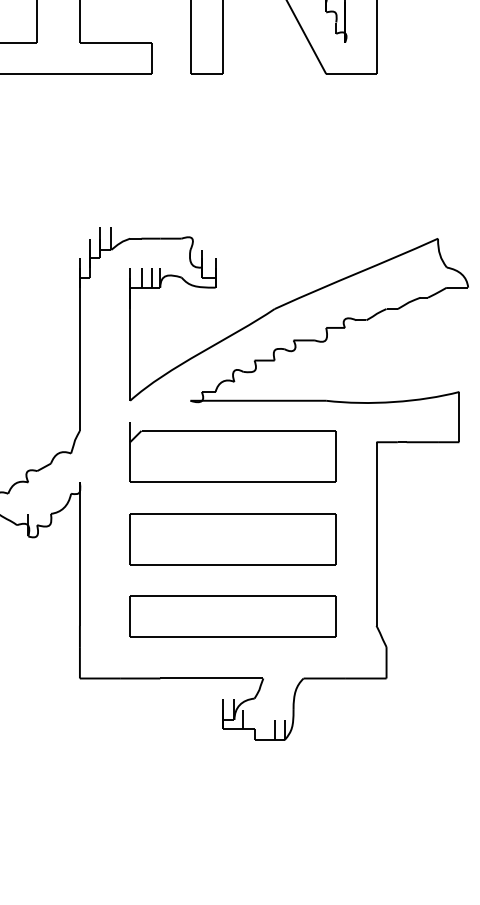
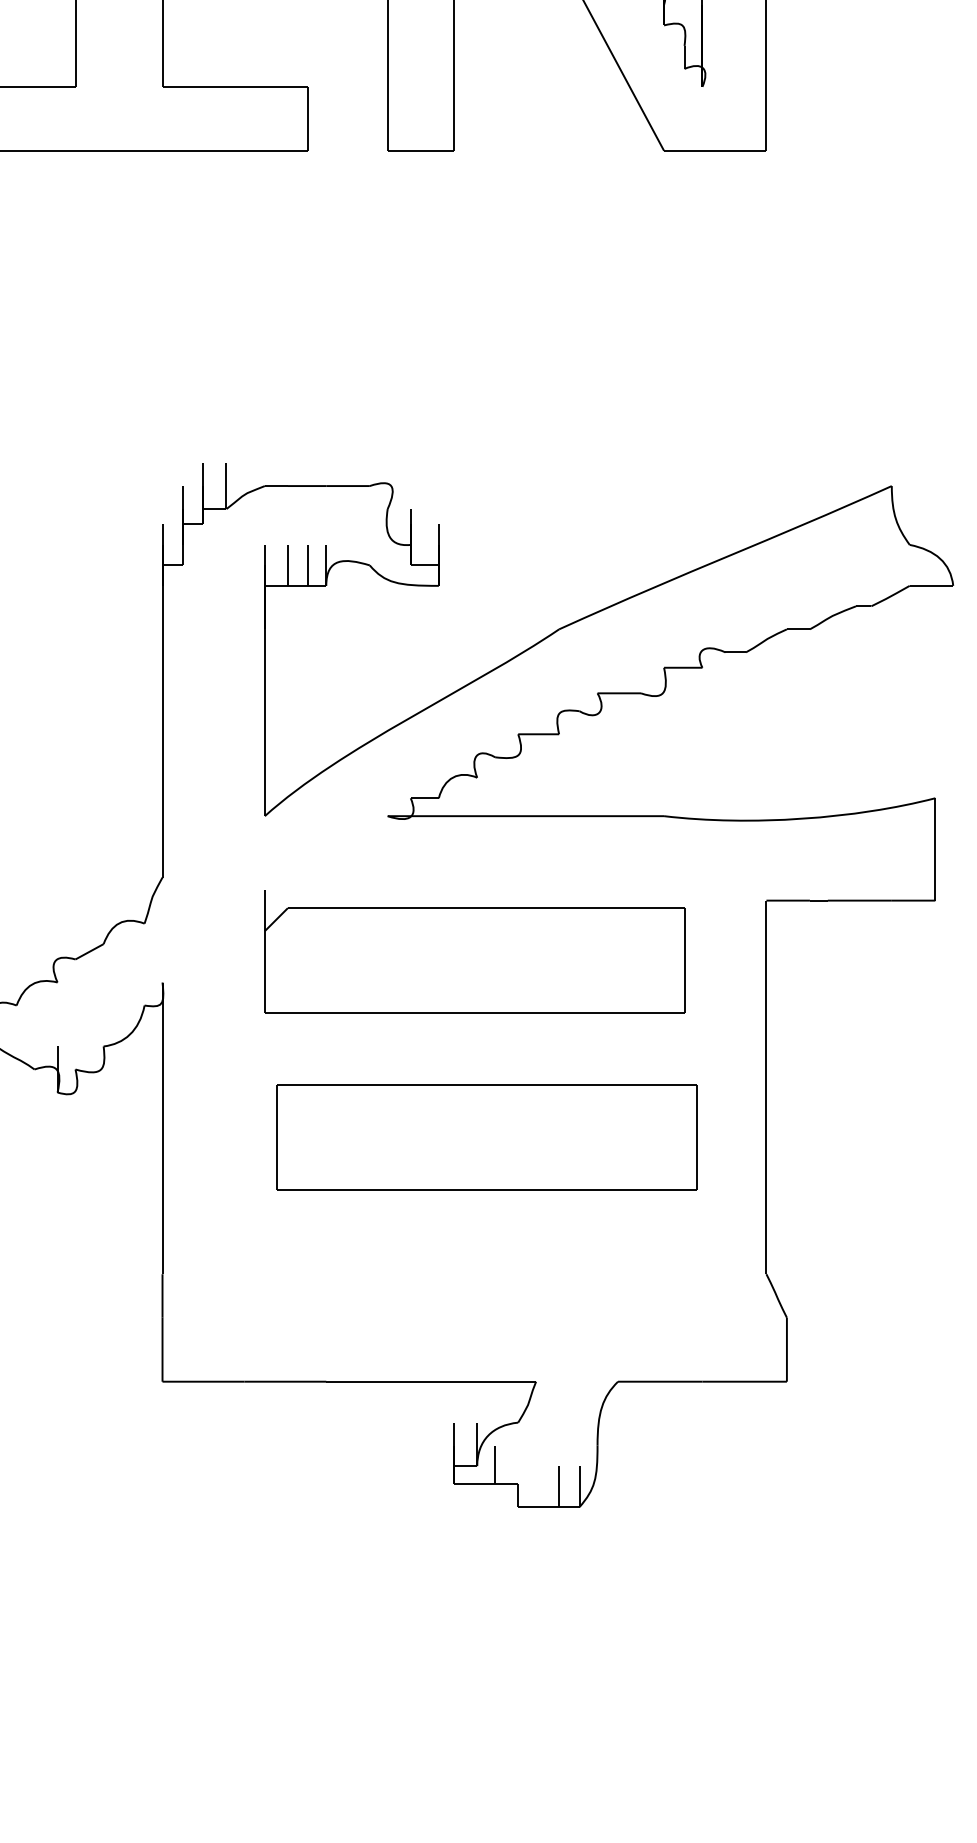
part: (232, 452) -> (473, 952), moved
part: (232, 539) -> (485, 1137), moved
part: (232, 616) -> (473, 1255), removed

